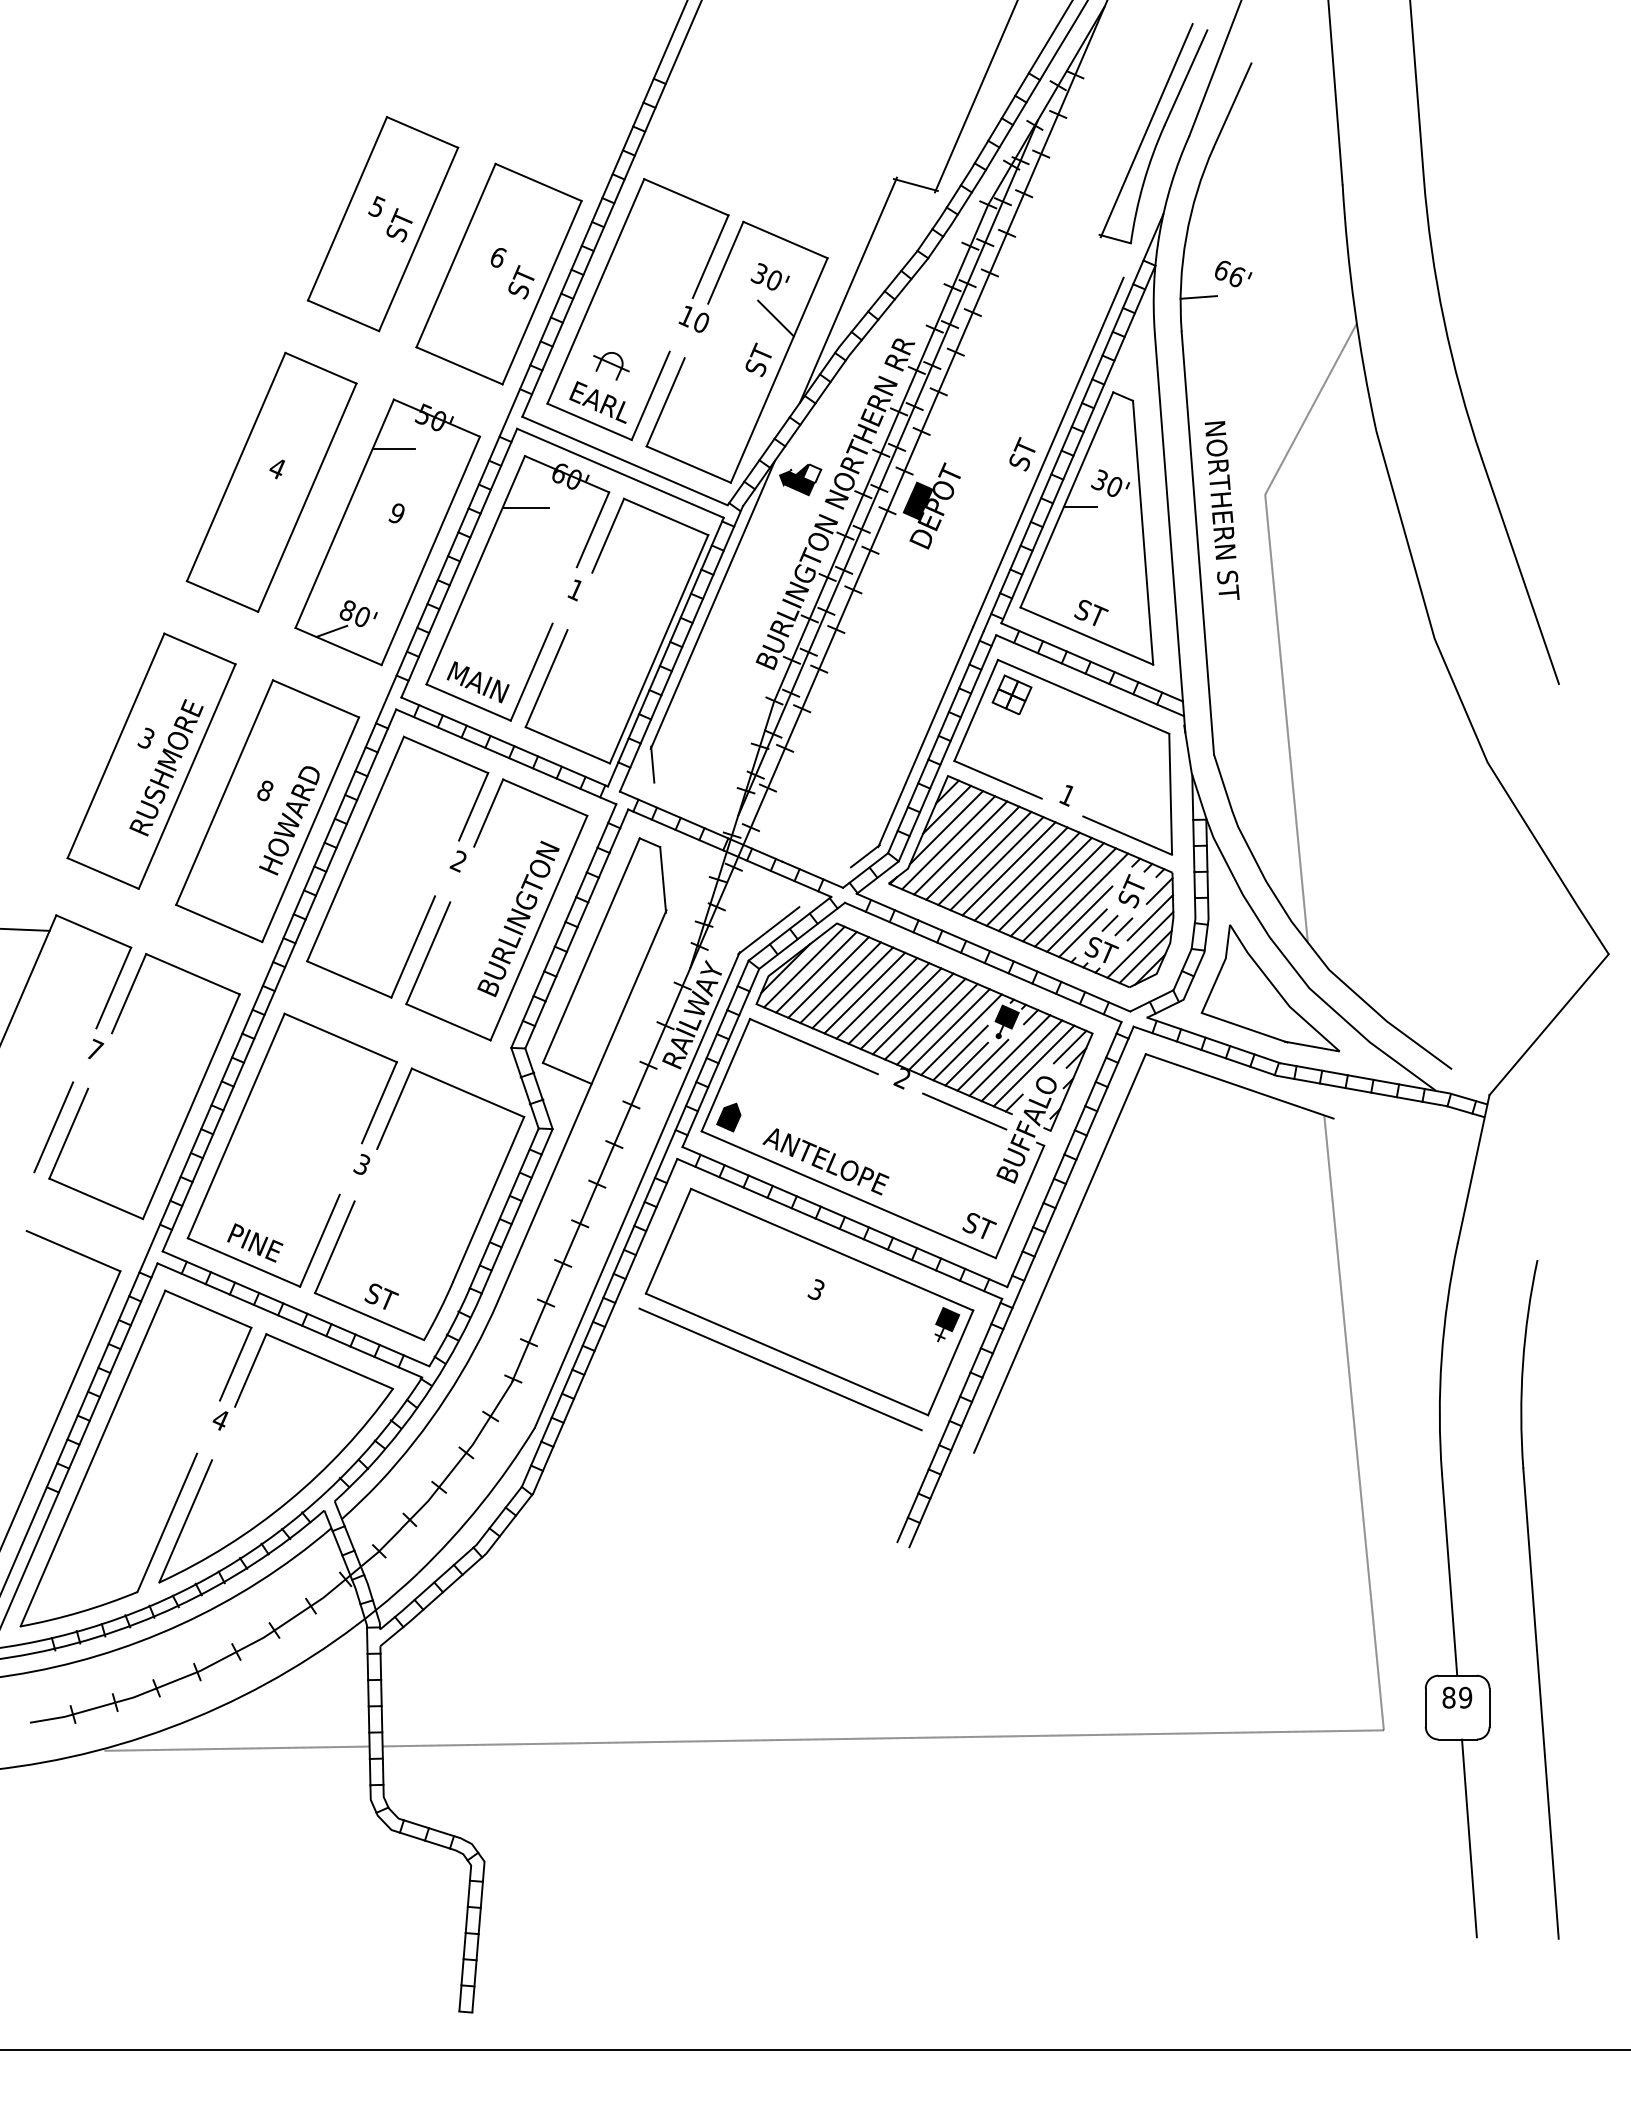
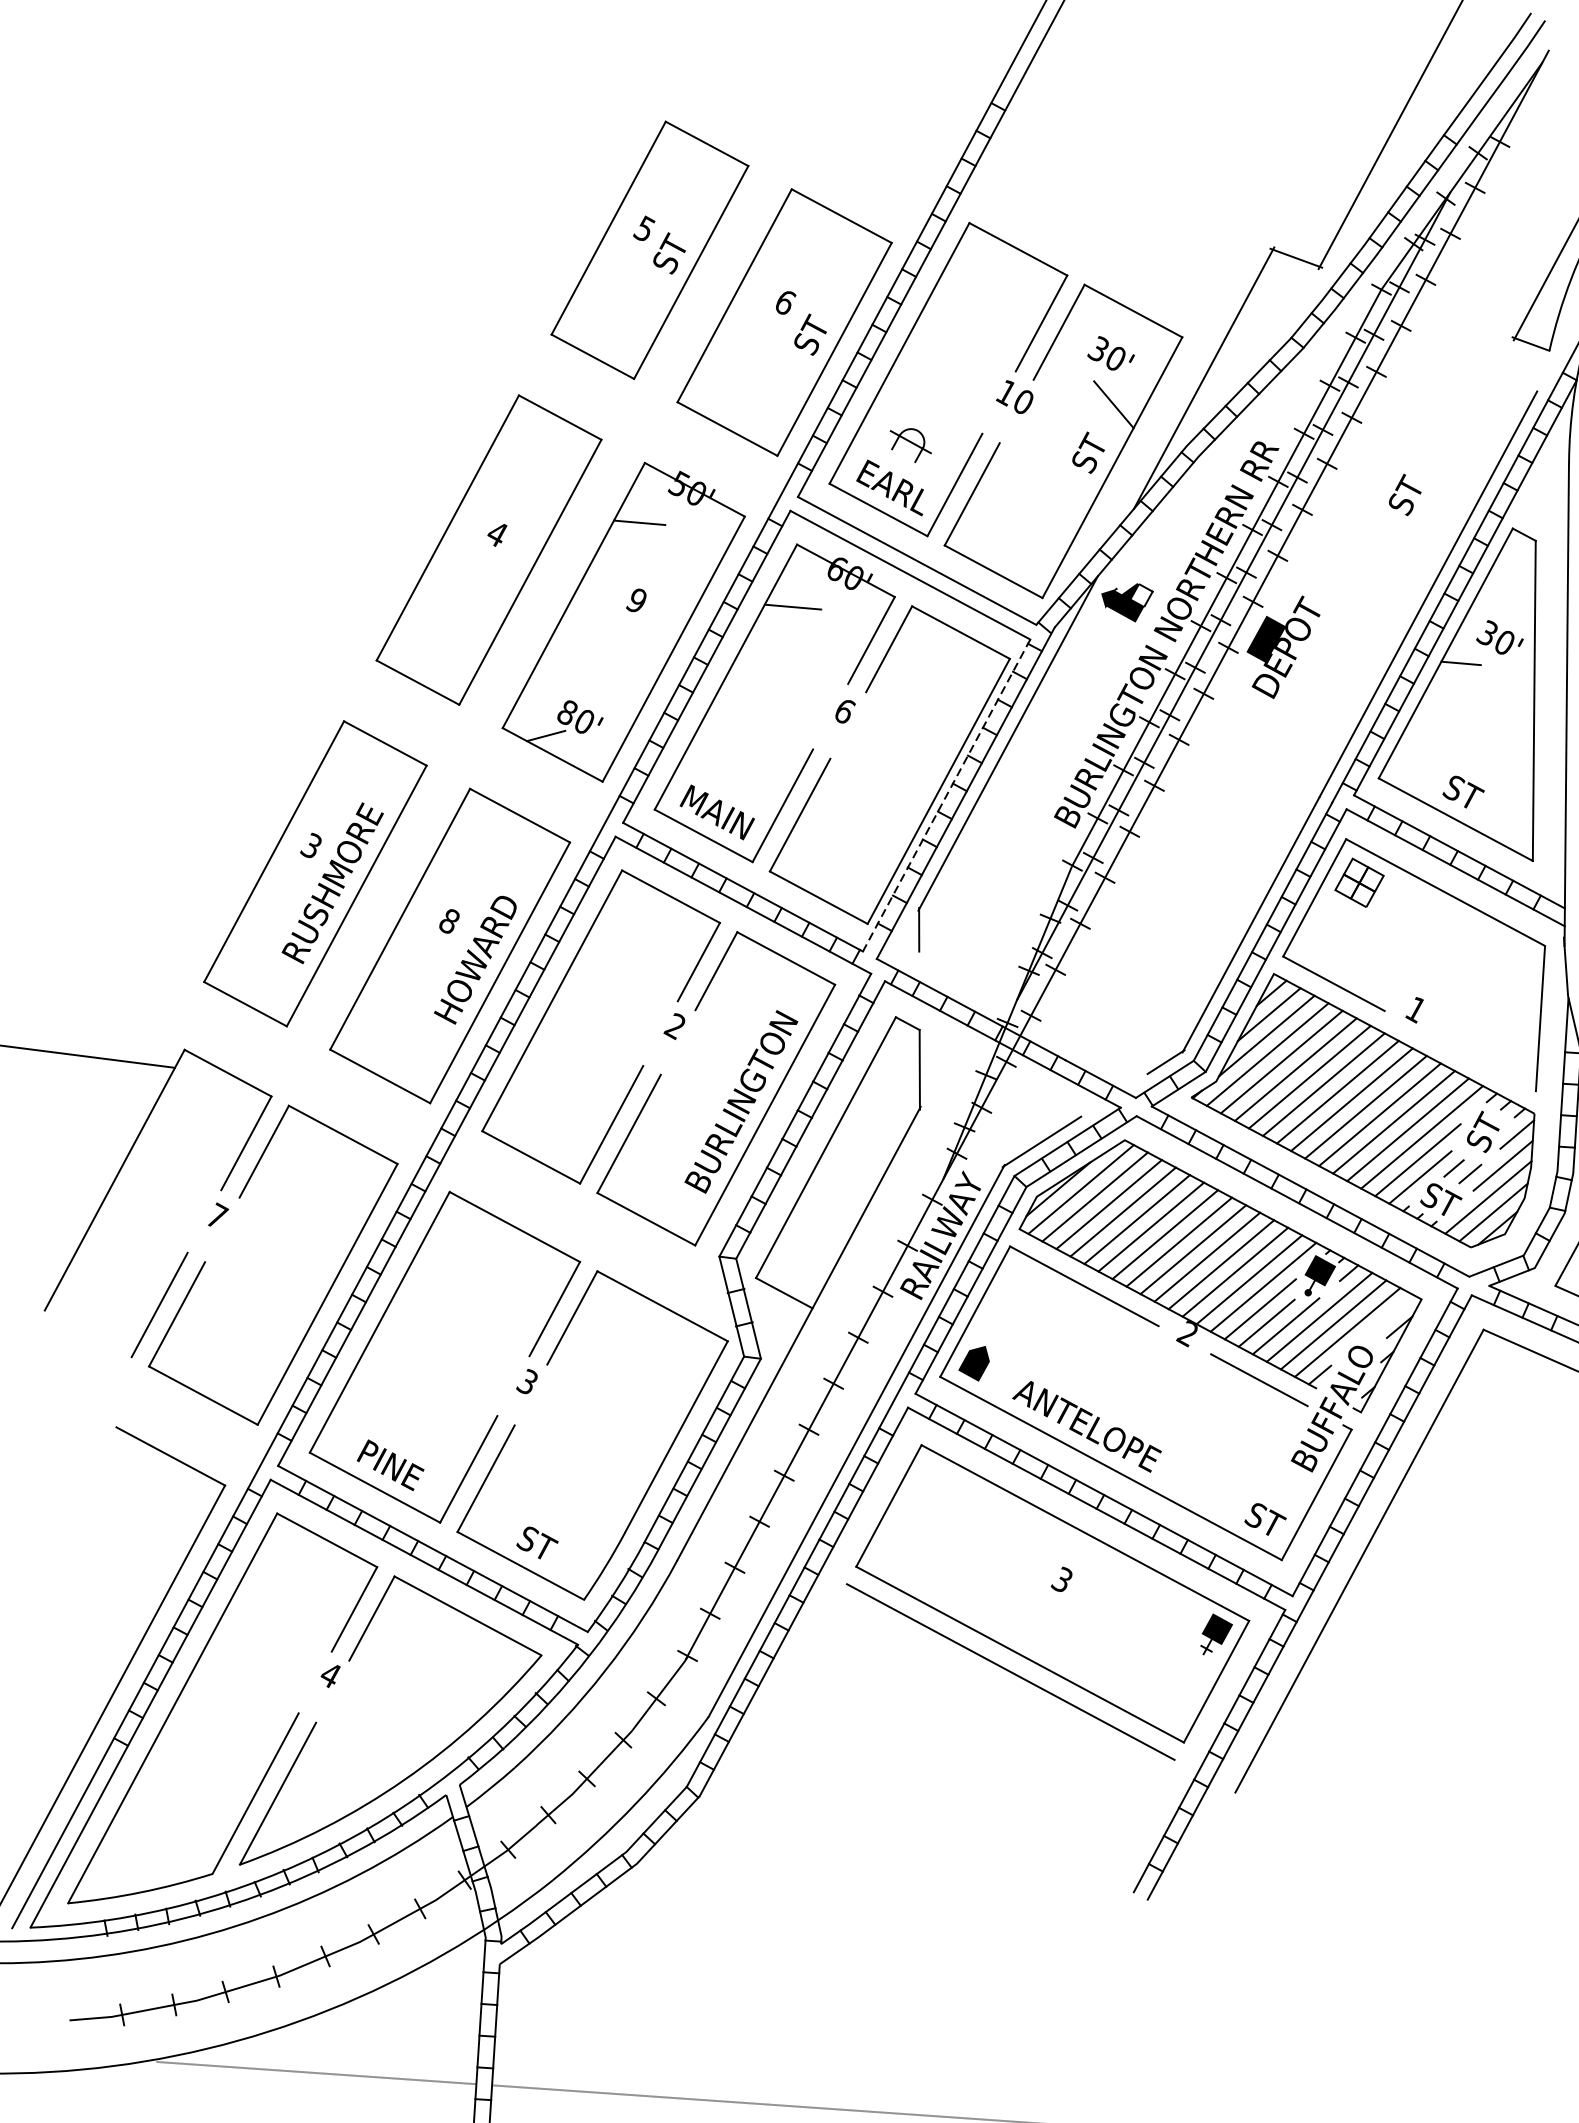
text: (1022, 454) -> (1405, 495), moved
text: (575, 590) -> (844, 711), 1 -> 6
line: (665, 652) -> (946, 795), solid -> dashed
line: (1127, 835) -> (1484, 1064), removed
line: (1069, 1046) -> (1392, 1312), removed

